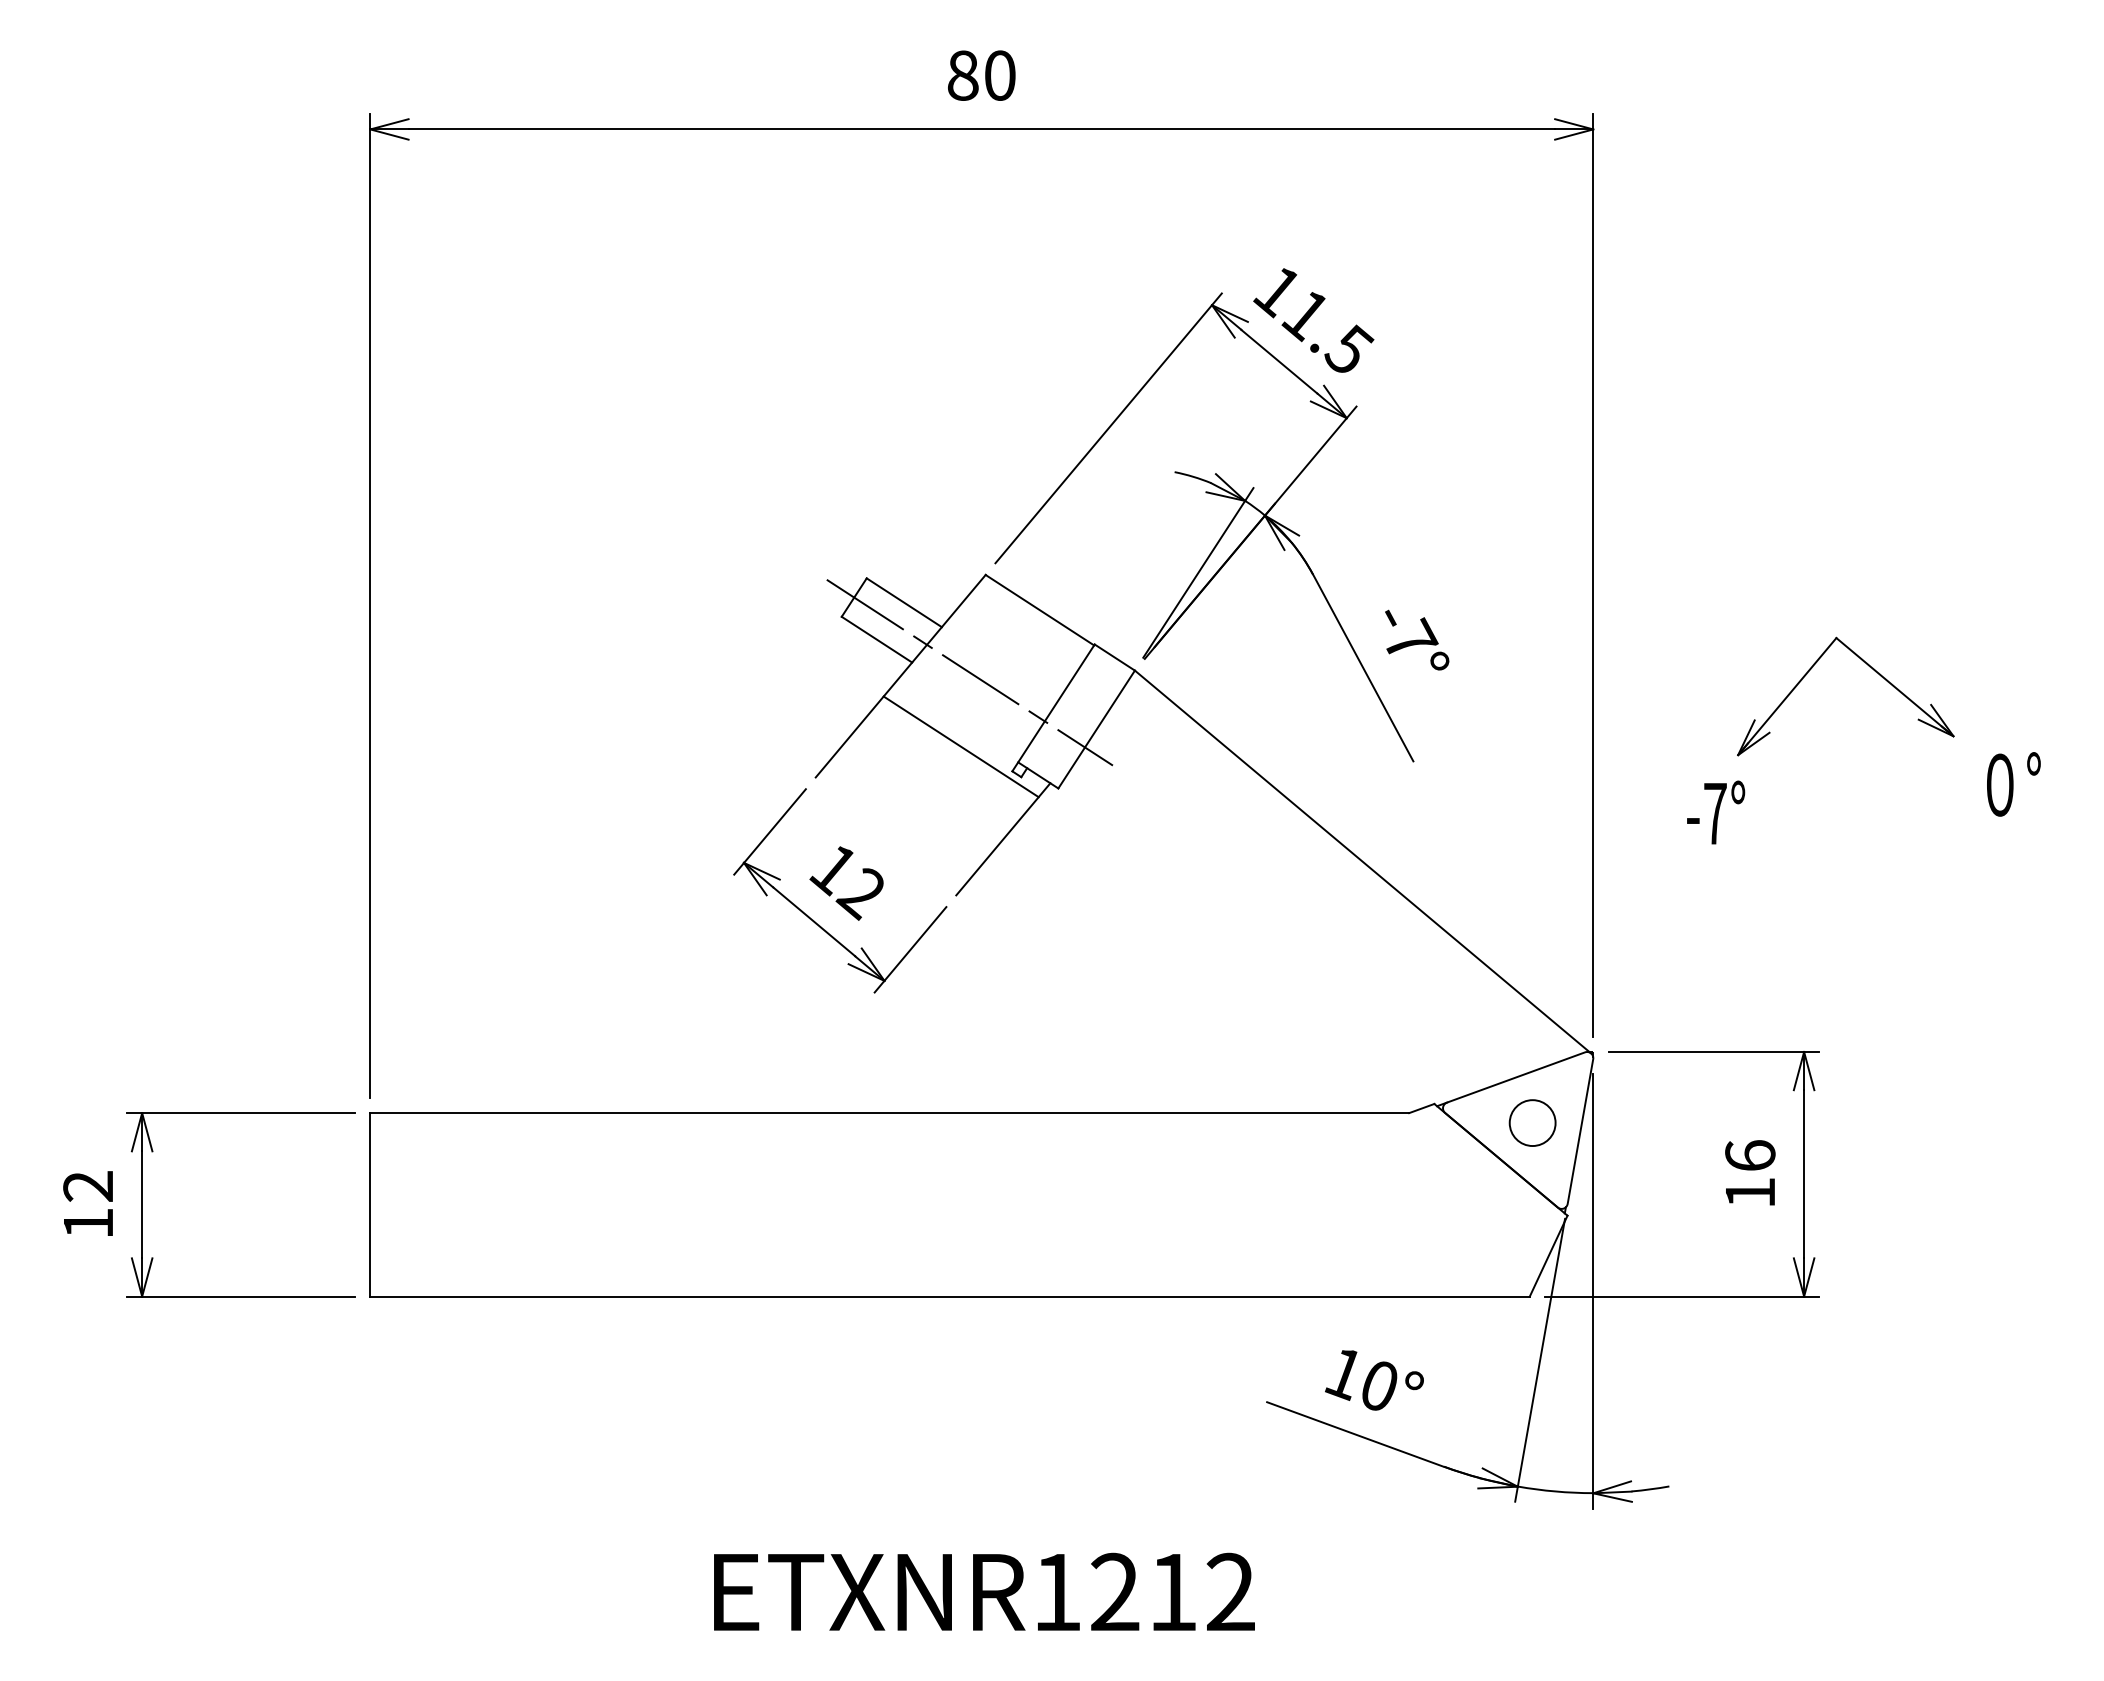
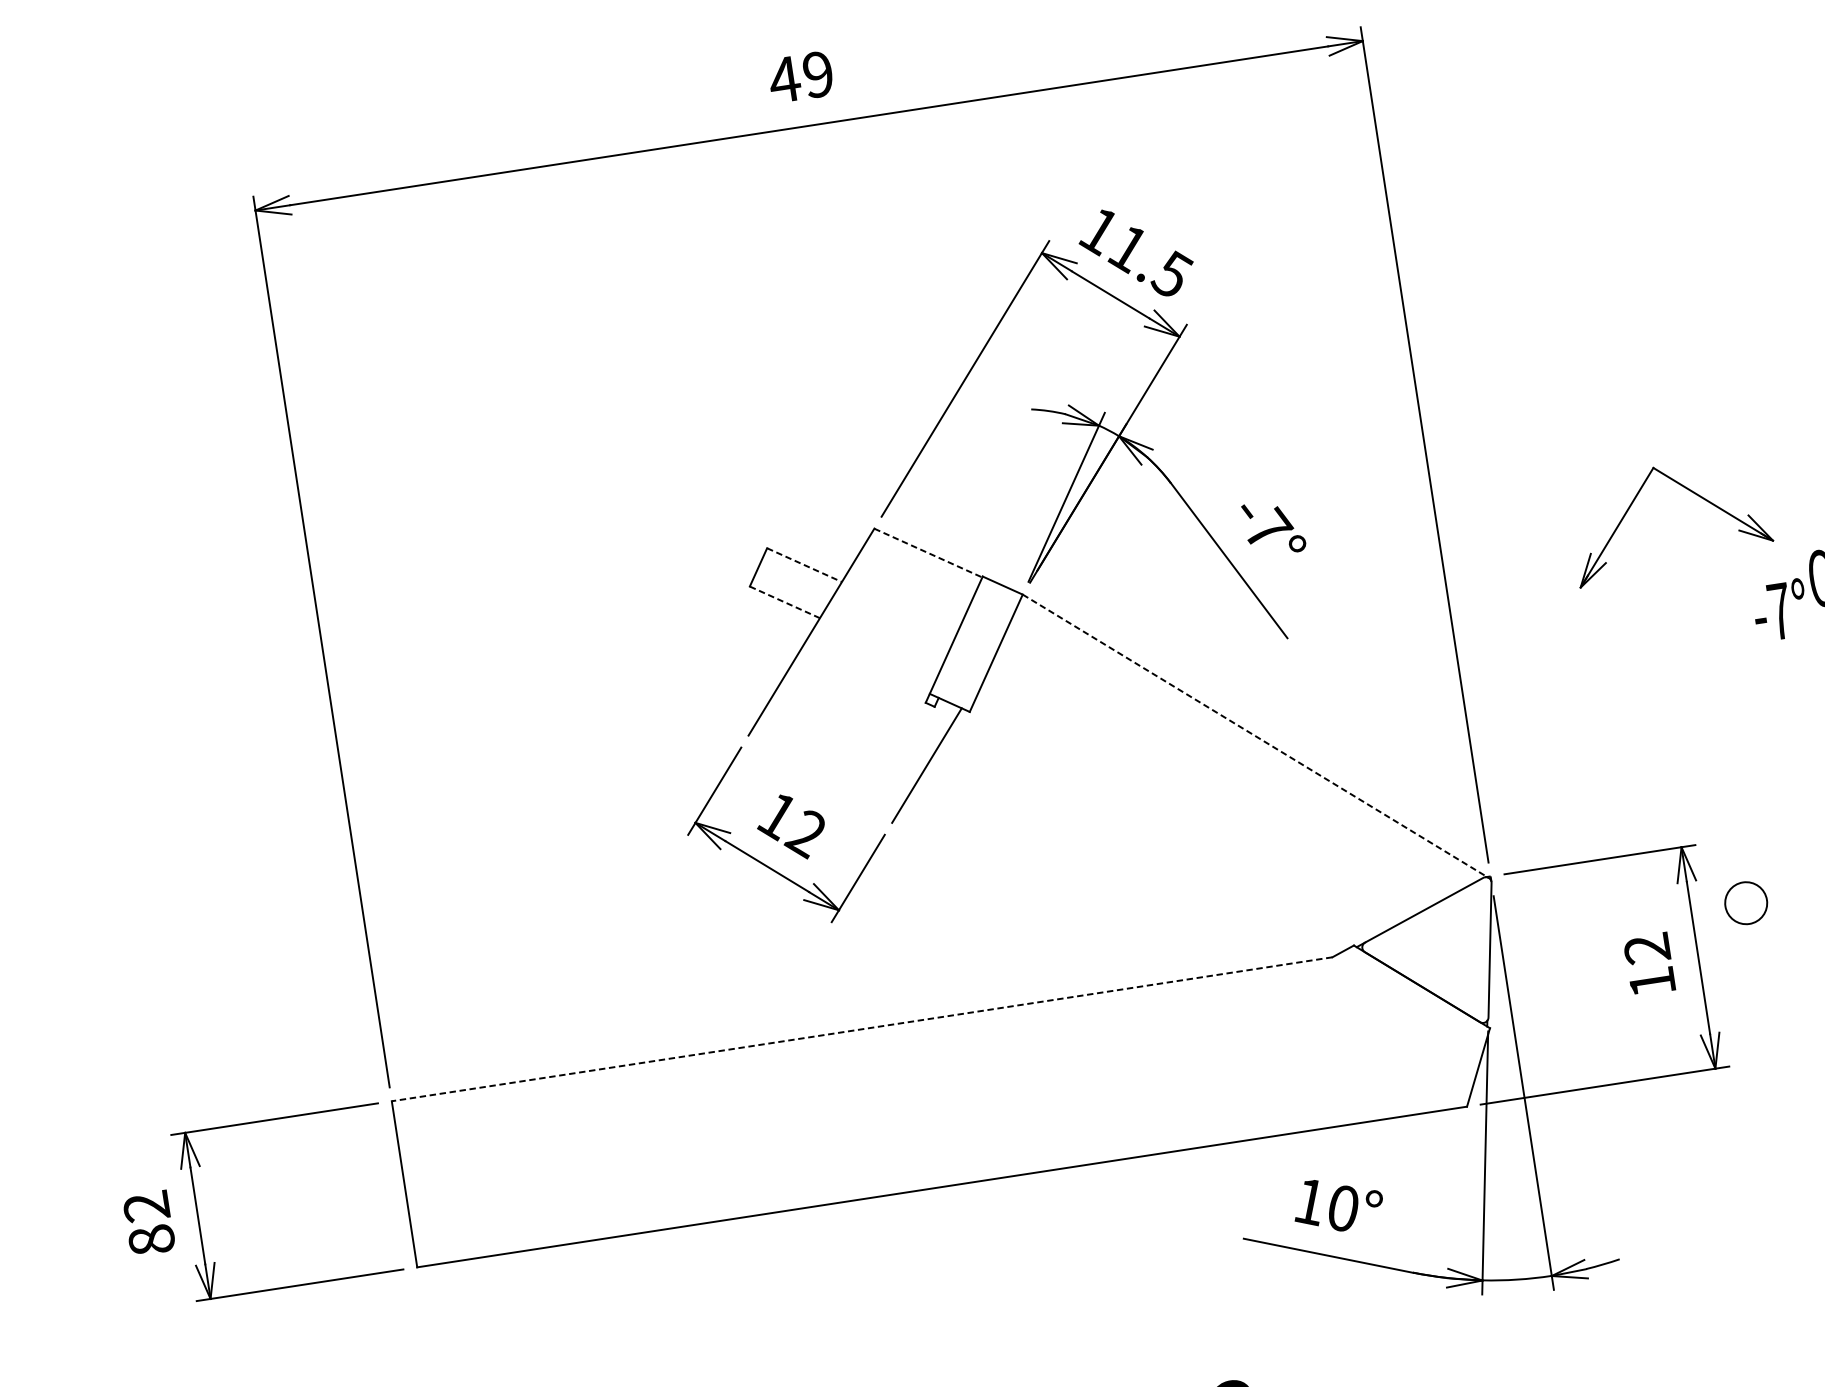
text: (980, 75) -> (800, 77), 80 -> 49
line: (904, 602) -> (804, 564), solid -> dashed
line: (1039, 610) -> (928, 553), solid -> dashed
line: (876, 639) -> (784, 602), solid -> dashed
line: (969, 672) -> (873, 619), removed
line: (960, 746) -> (875, 687), removed
text: (1716, 812) -> (1780, 610), moved
line: (1363, 862) -> (1256, 736), solid -> dashed
line: (889, 1113) -> (861, 1029), solid -> dashed
circle: (1532, 1122) -> (1745, 902), moved
text: (1750, 1155) -> (1647, 948), 16 -> 12
text: (88, 1223) -> (151, 1240), 12 -> 82

